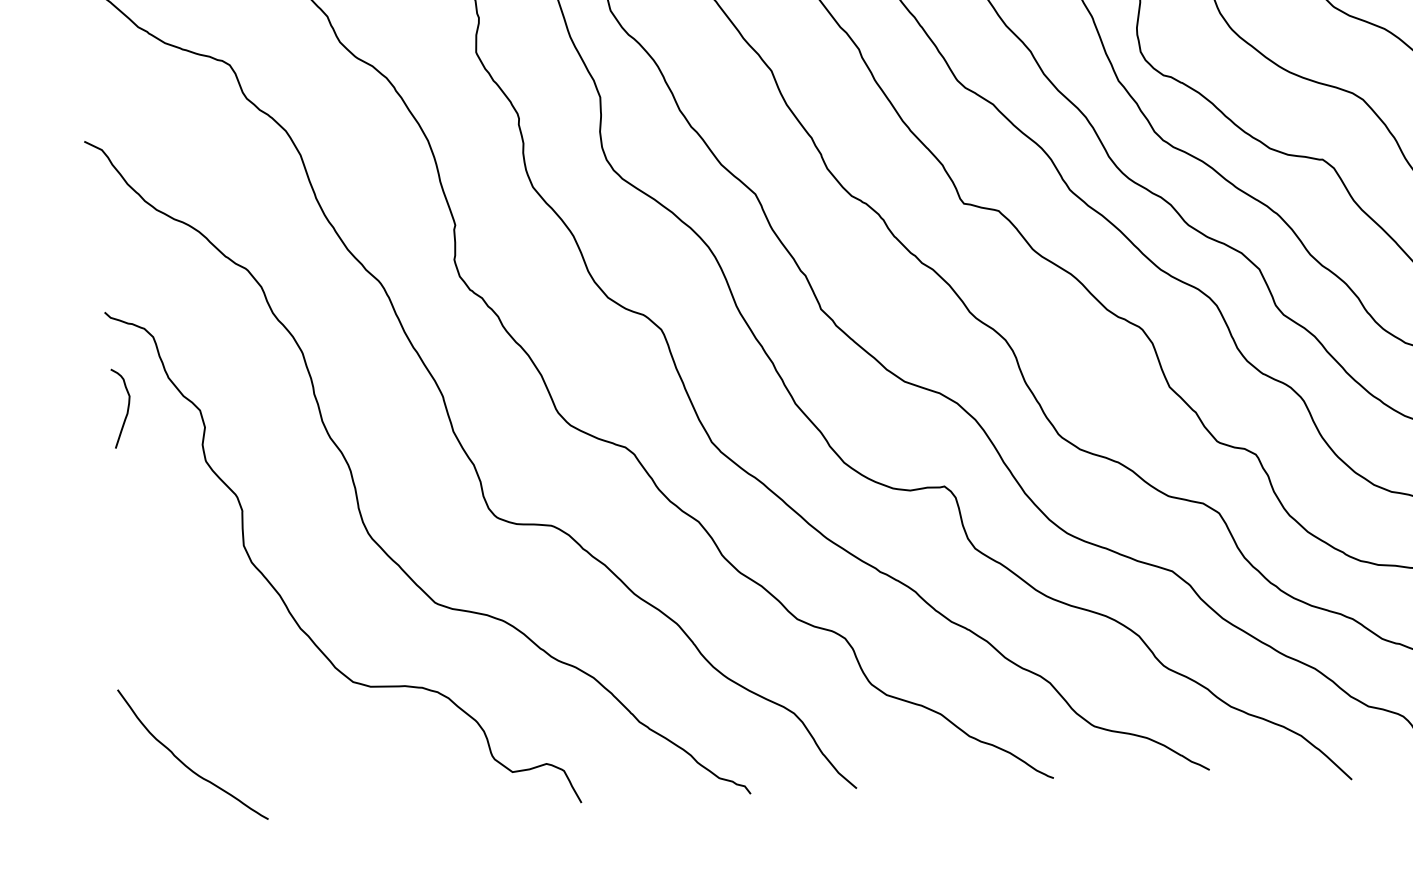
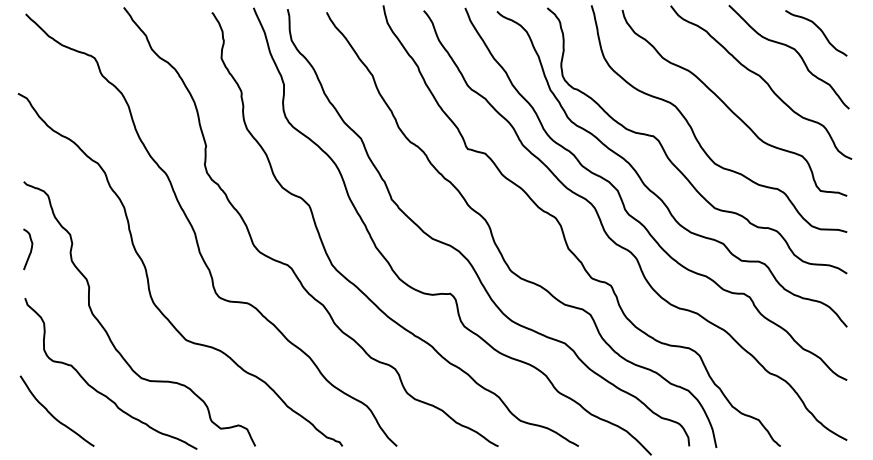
curve: (126, 408) -> (30, 249), moved
curve: (276, 713) -> (101, 392), added

